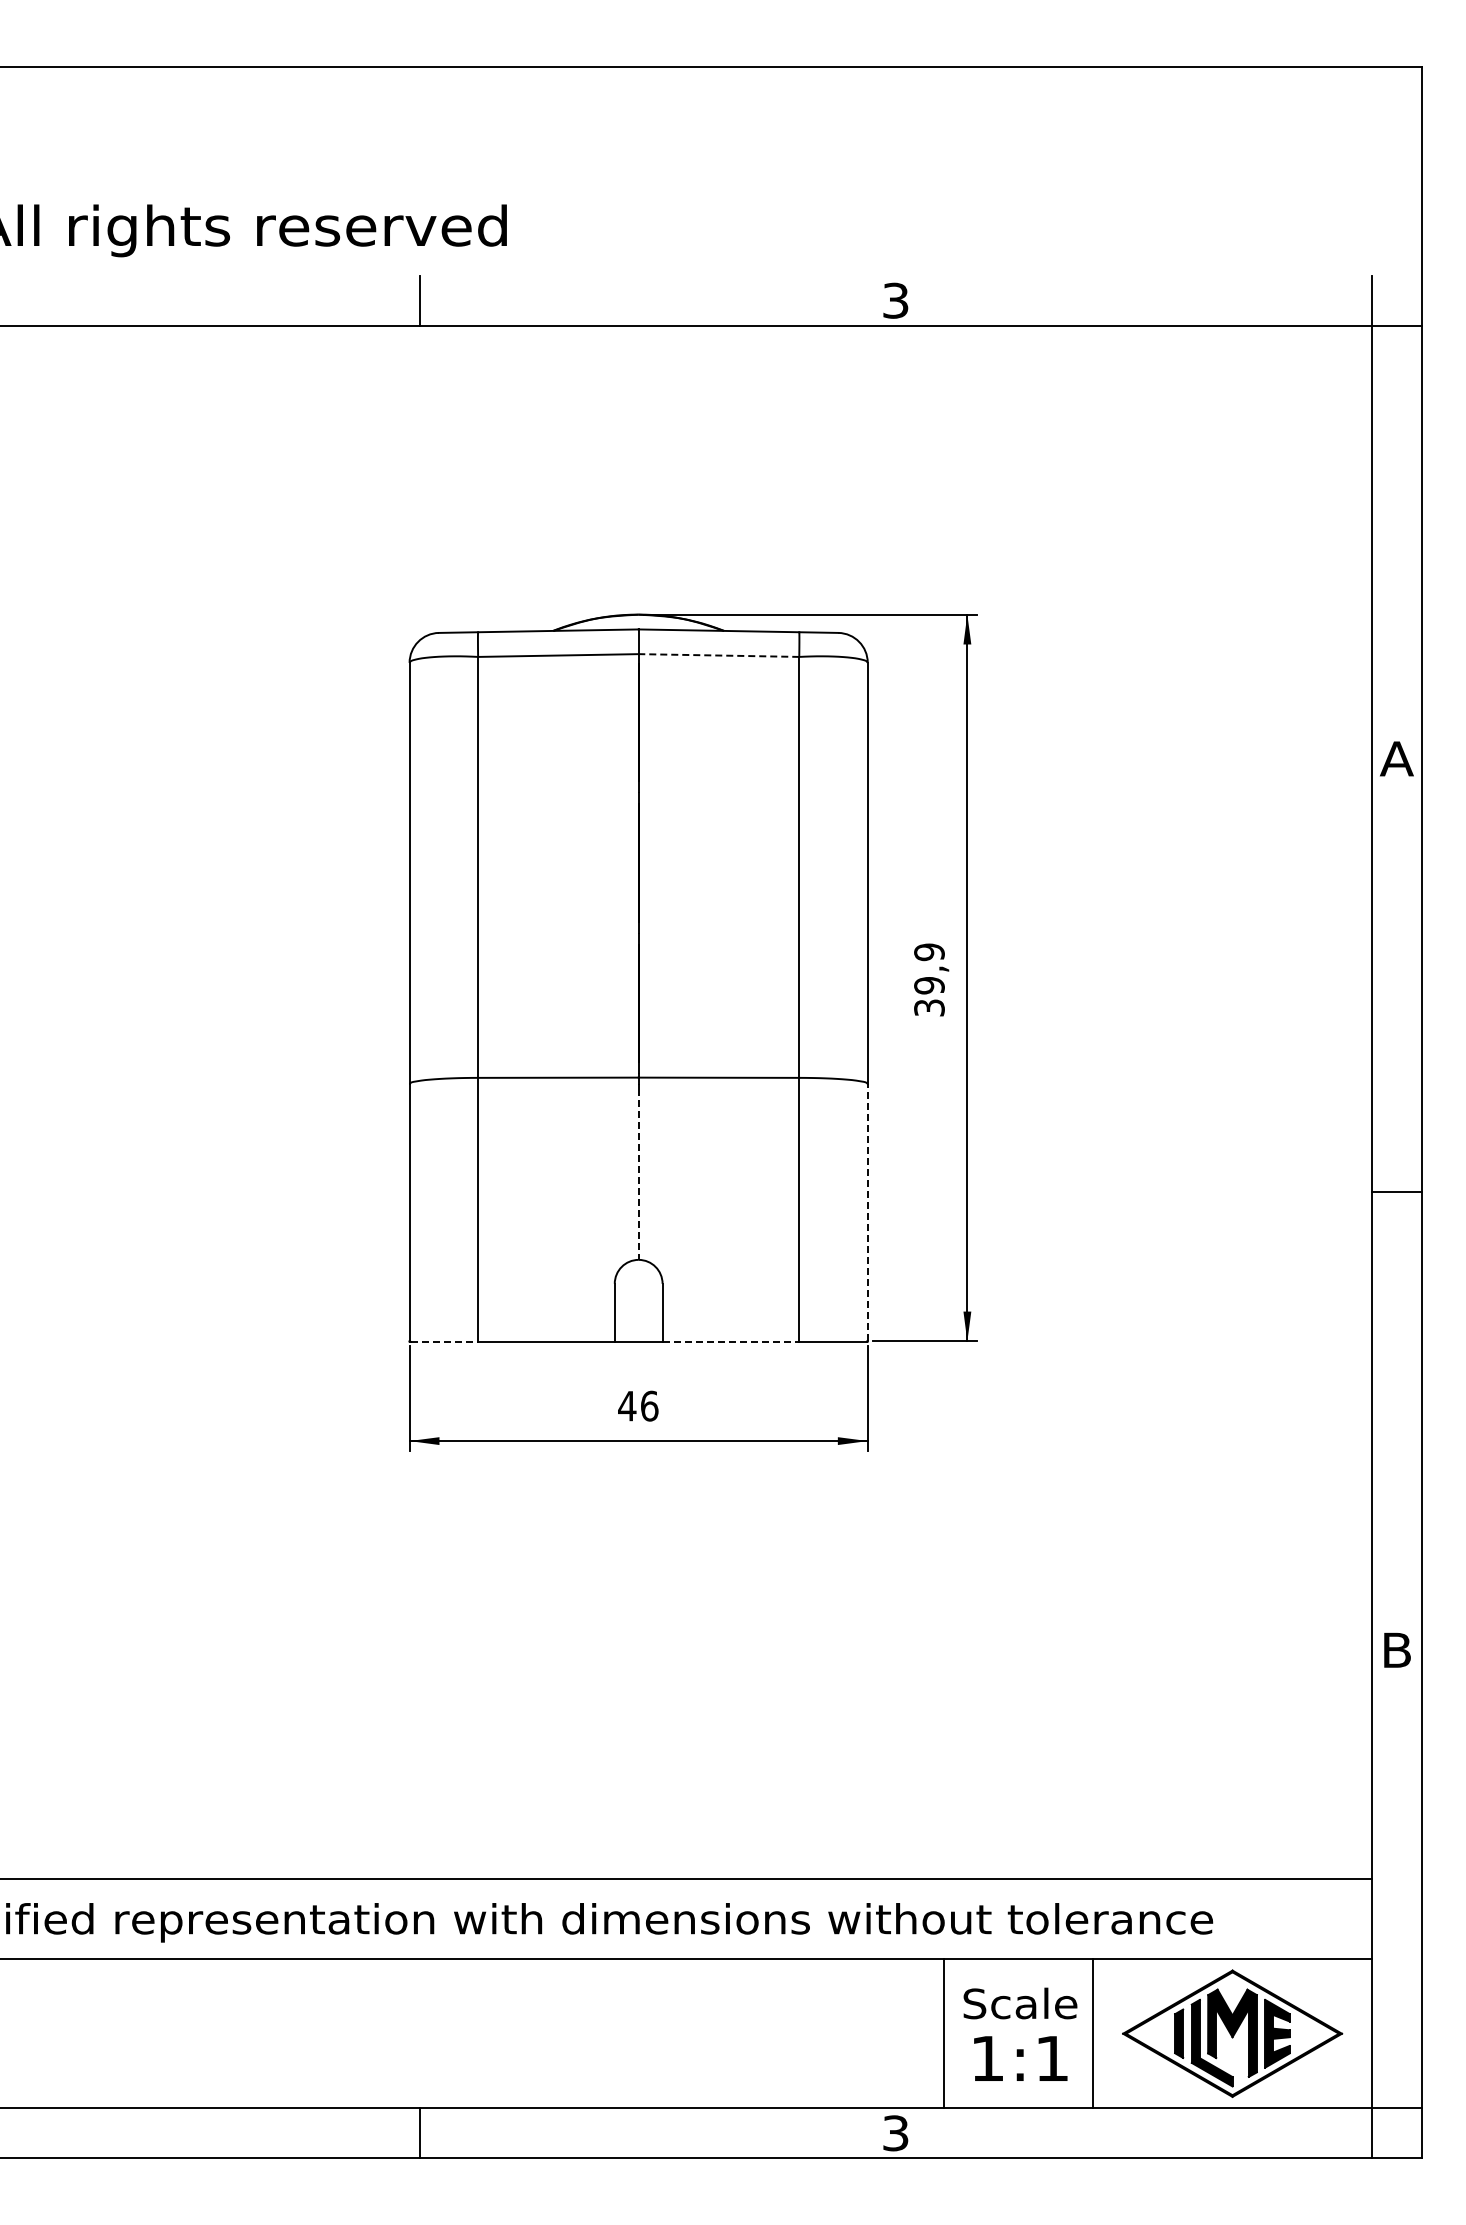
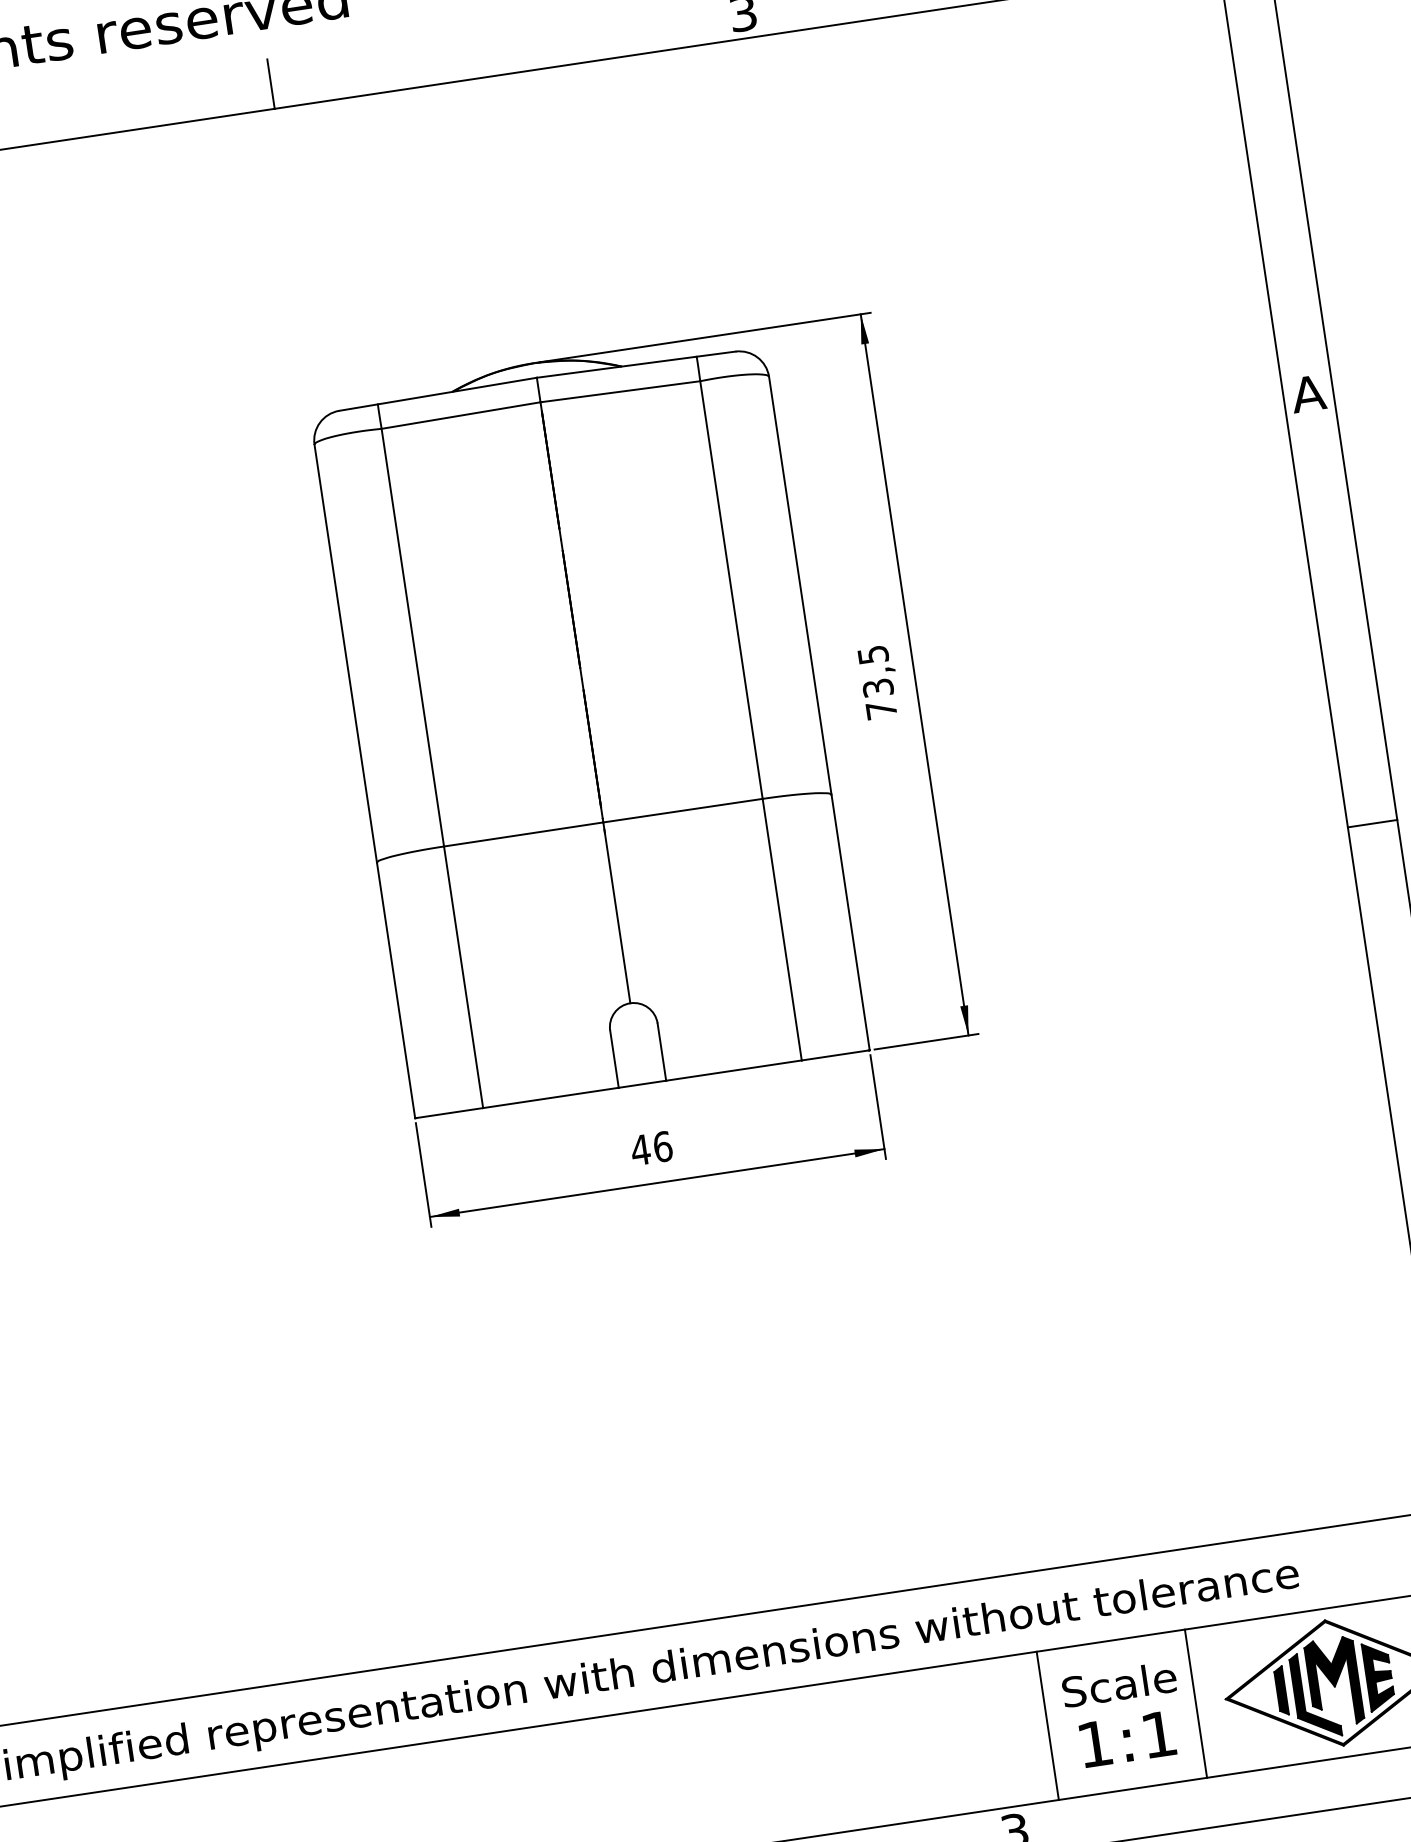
line: (718, 655) -> (619, 391), dashed -> solid
text: (929, 979) -> (877, 681), 39,9 -> 73,5
line: (638, 1169) -> (616, 913), dashed -> solid
line: (867, 1212) -> (850, 922), dashed -> solid
line: (444, 1341) -> (449, 1113), dashed -> solid
line: (731, 1341) -> (734, 1070), dashed -> solid

